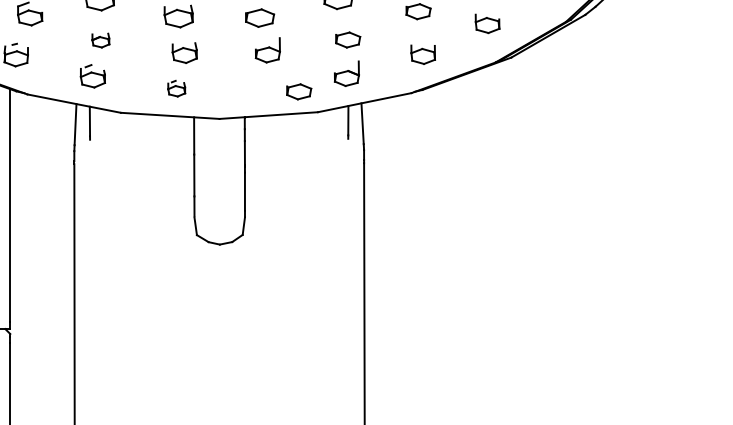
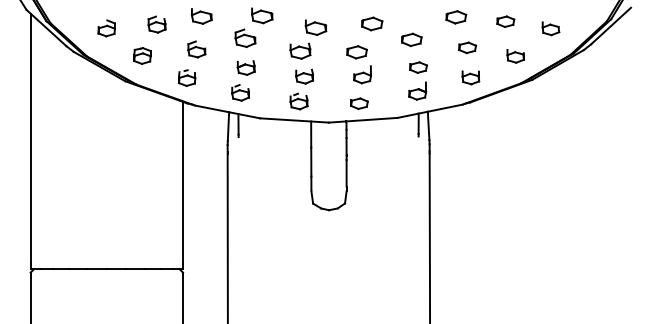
part: (99, 39) -> (245, 67), size x1.43
part: (175, 88) -> (298, 101), size x1.43
part: (299, 91) -> (359, 103), moved

